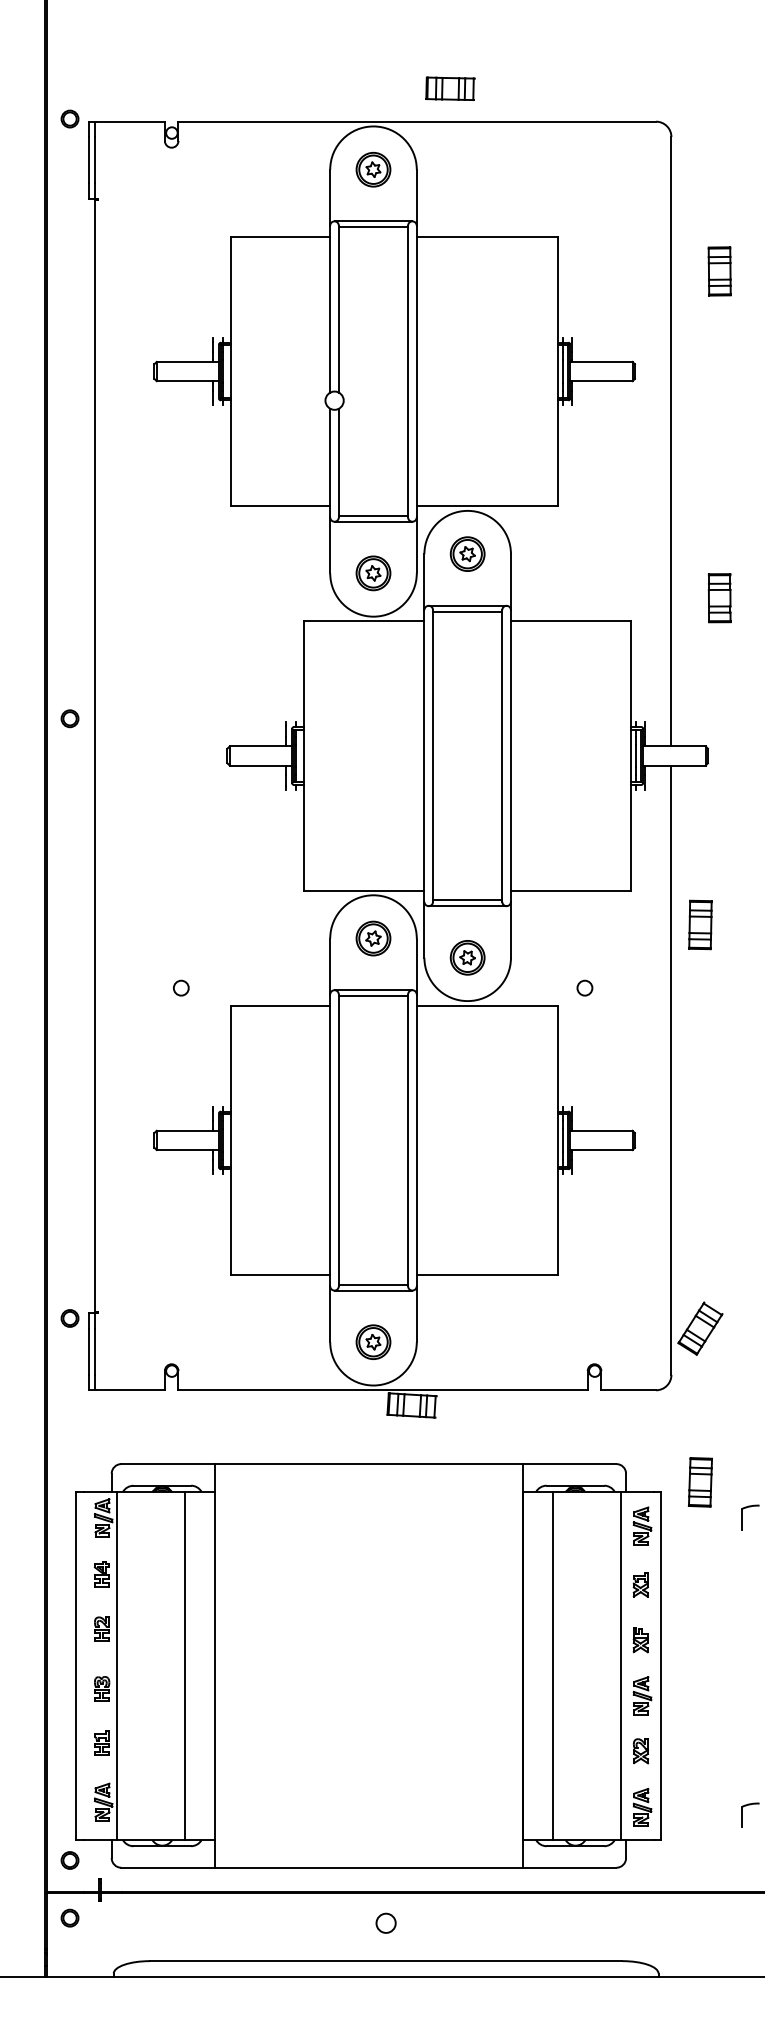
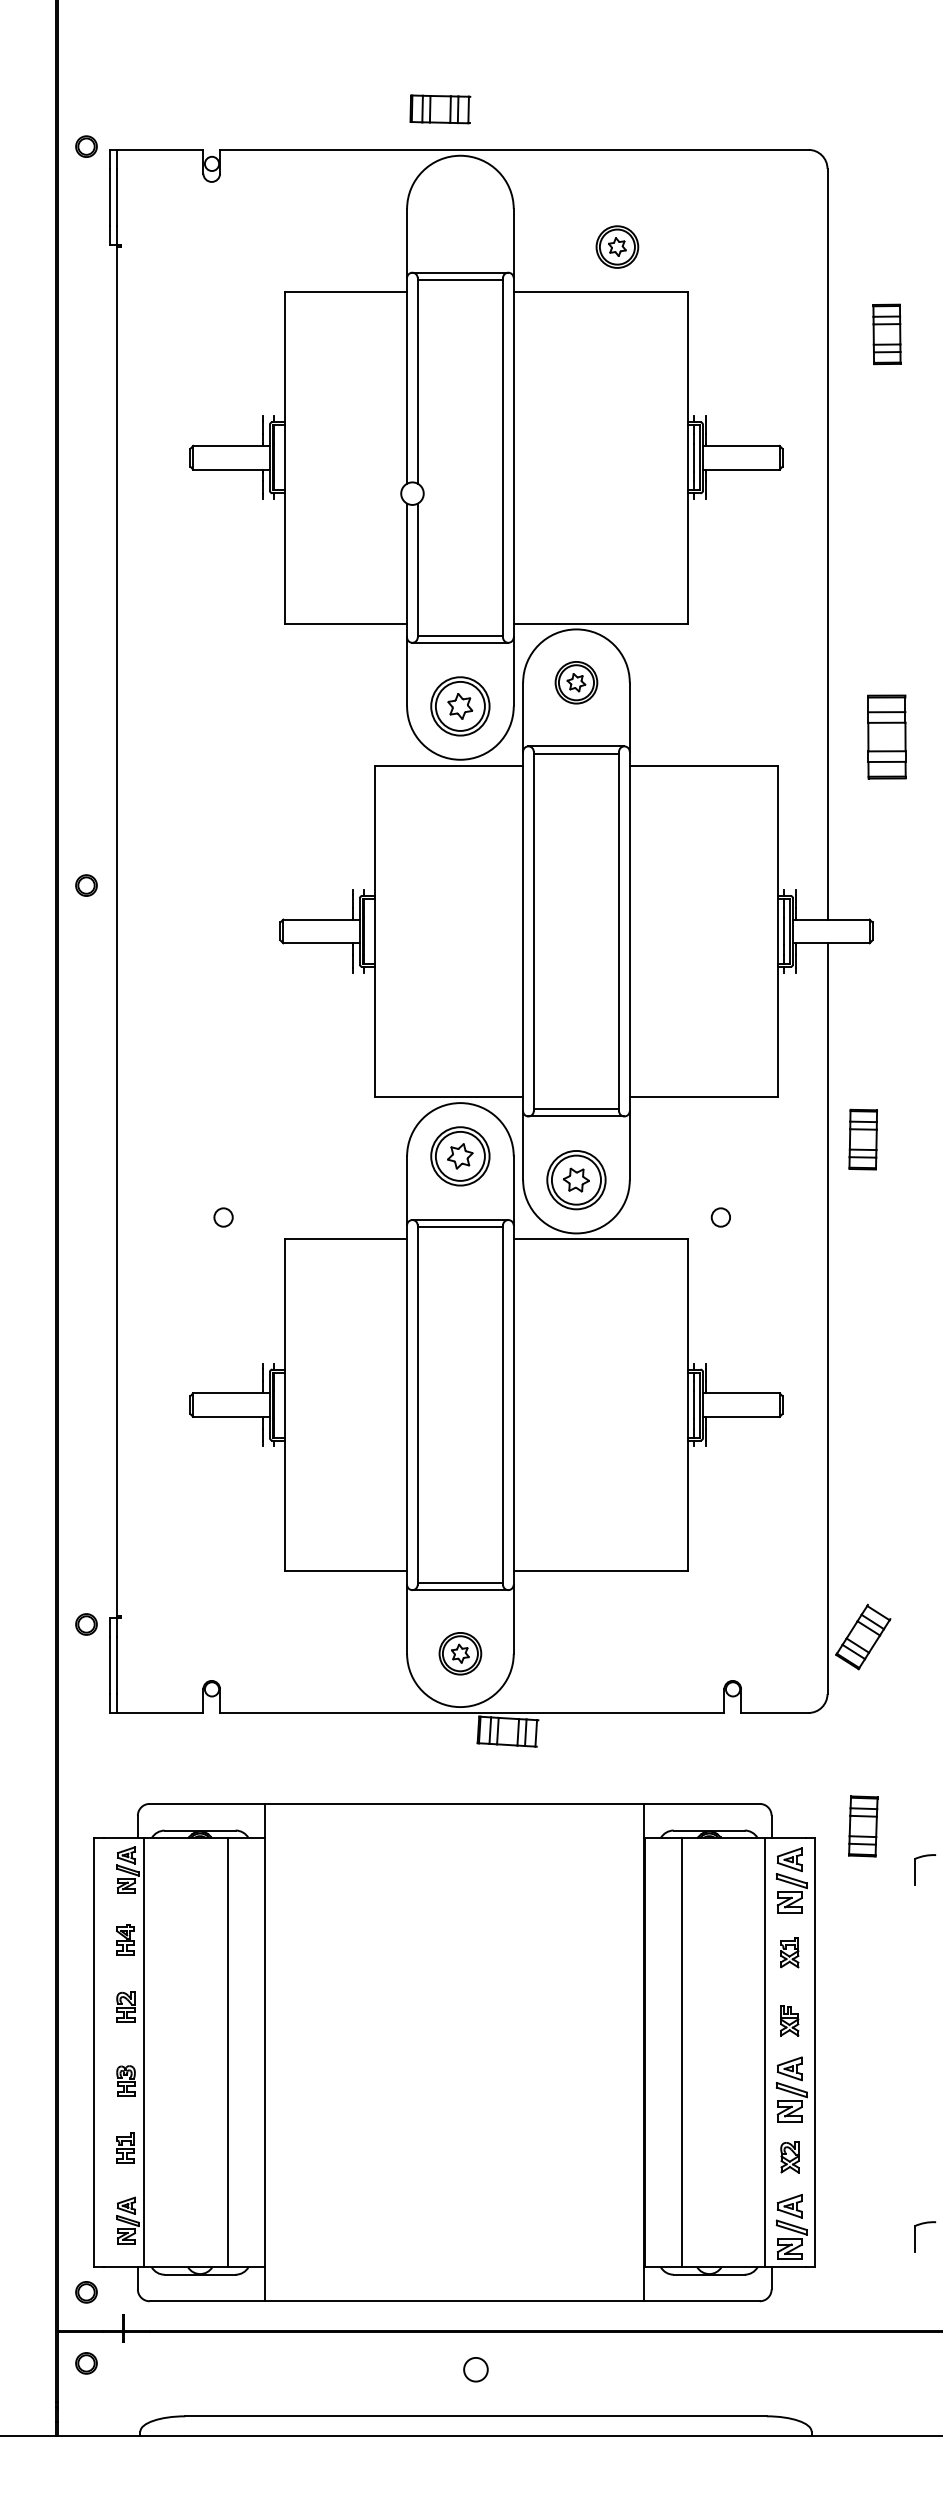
part: (450, 88) -> (440, 109), moved
part: (373, 169) -> (617, 246), moved
part: (373, 573) -> (460, 706), size x1.4
part: (719, 597) -> (886, 736), size x1.4
part: (373, 938) -> (460, 1156), size x1.4
part: (467, 957) -> (576, 1179), size x1.4
part: (642, 1525) -> (791, 1879), size x1.4
part: (642, 1695) -> (791, 2088), size x1.4
part: (642, 1807) -> (791, 2226), size x1.4

